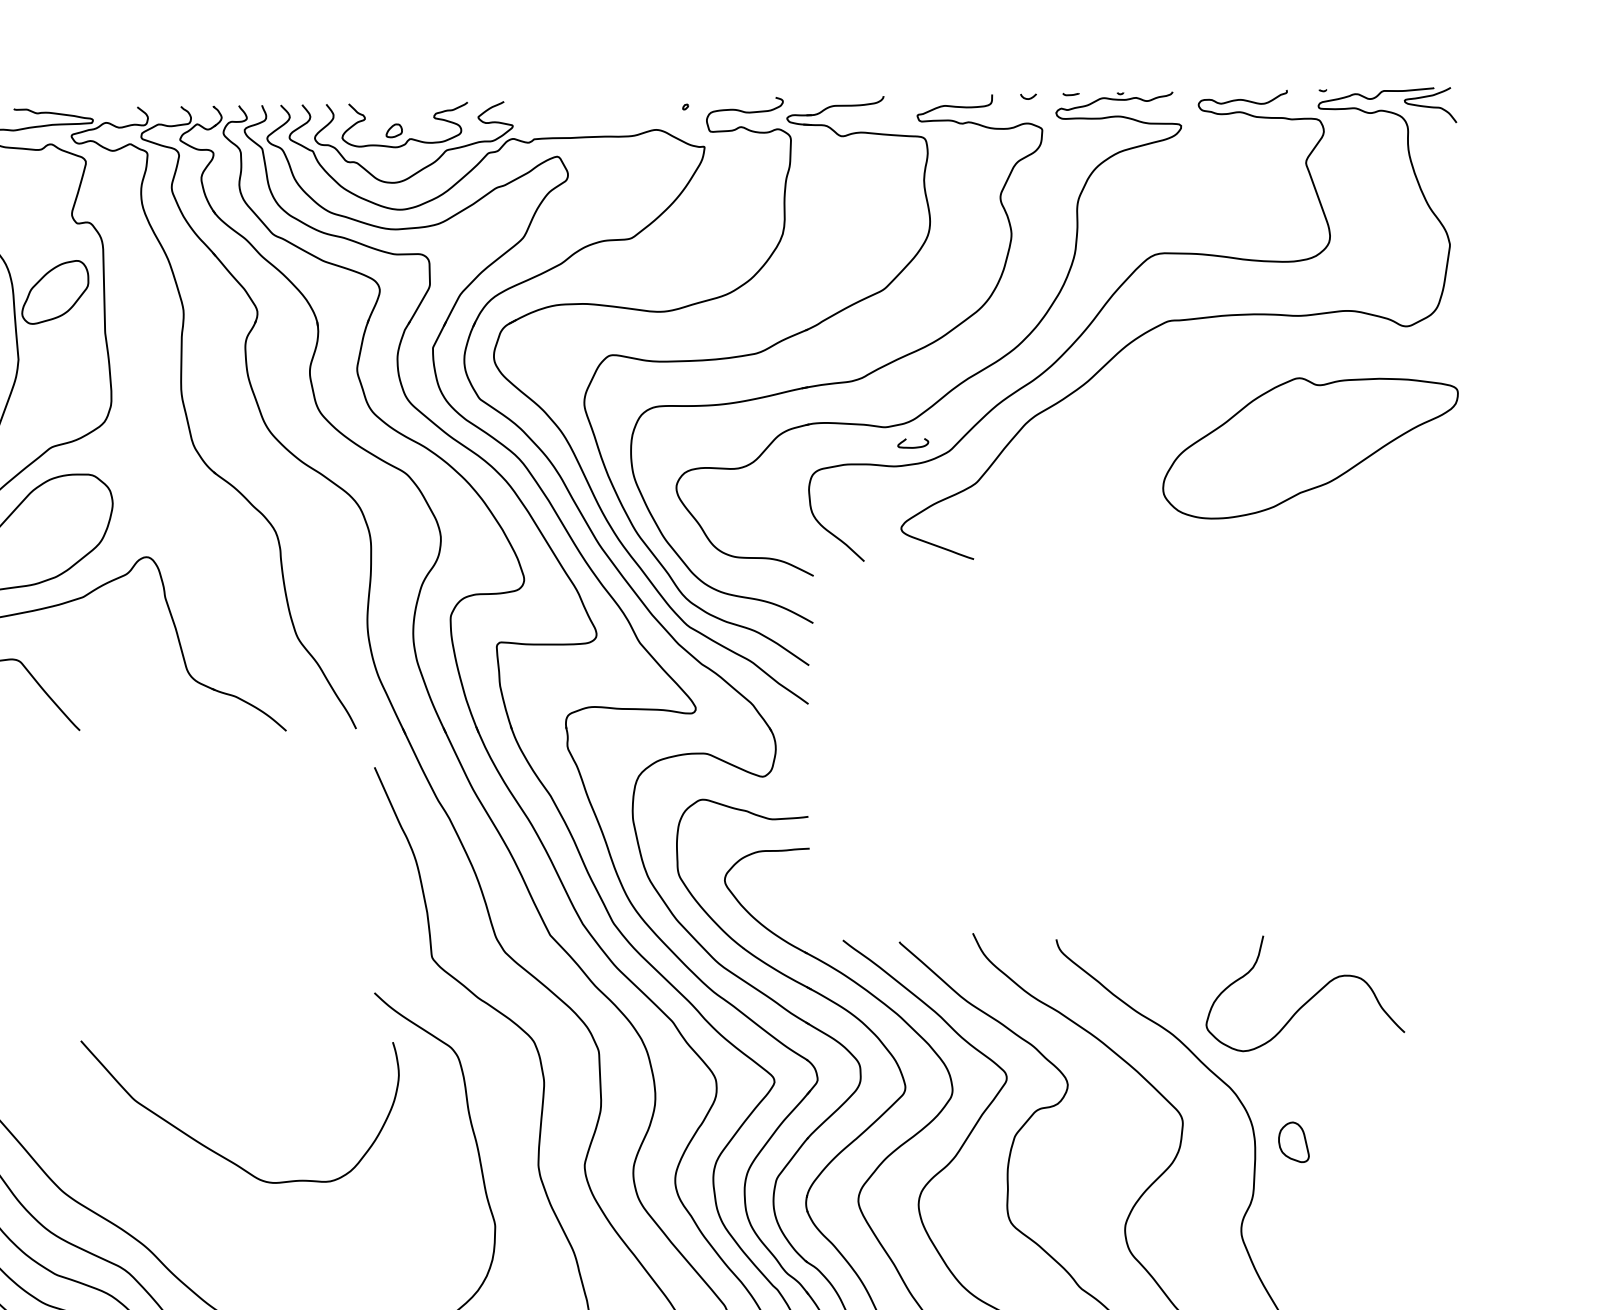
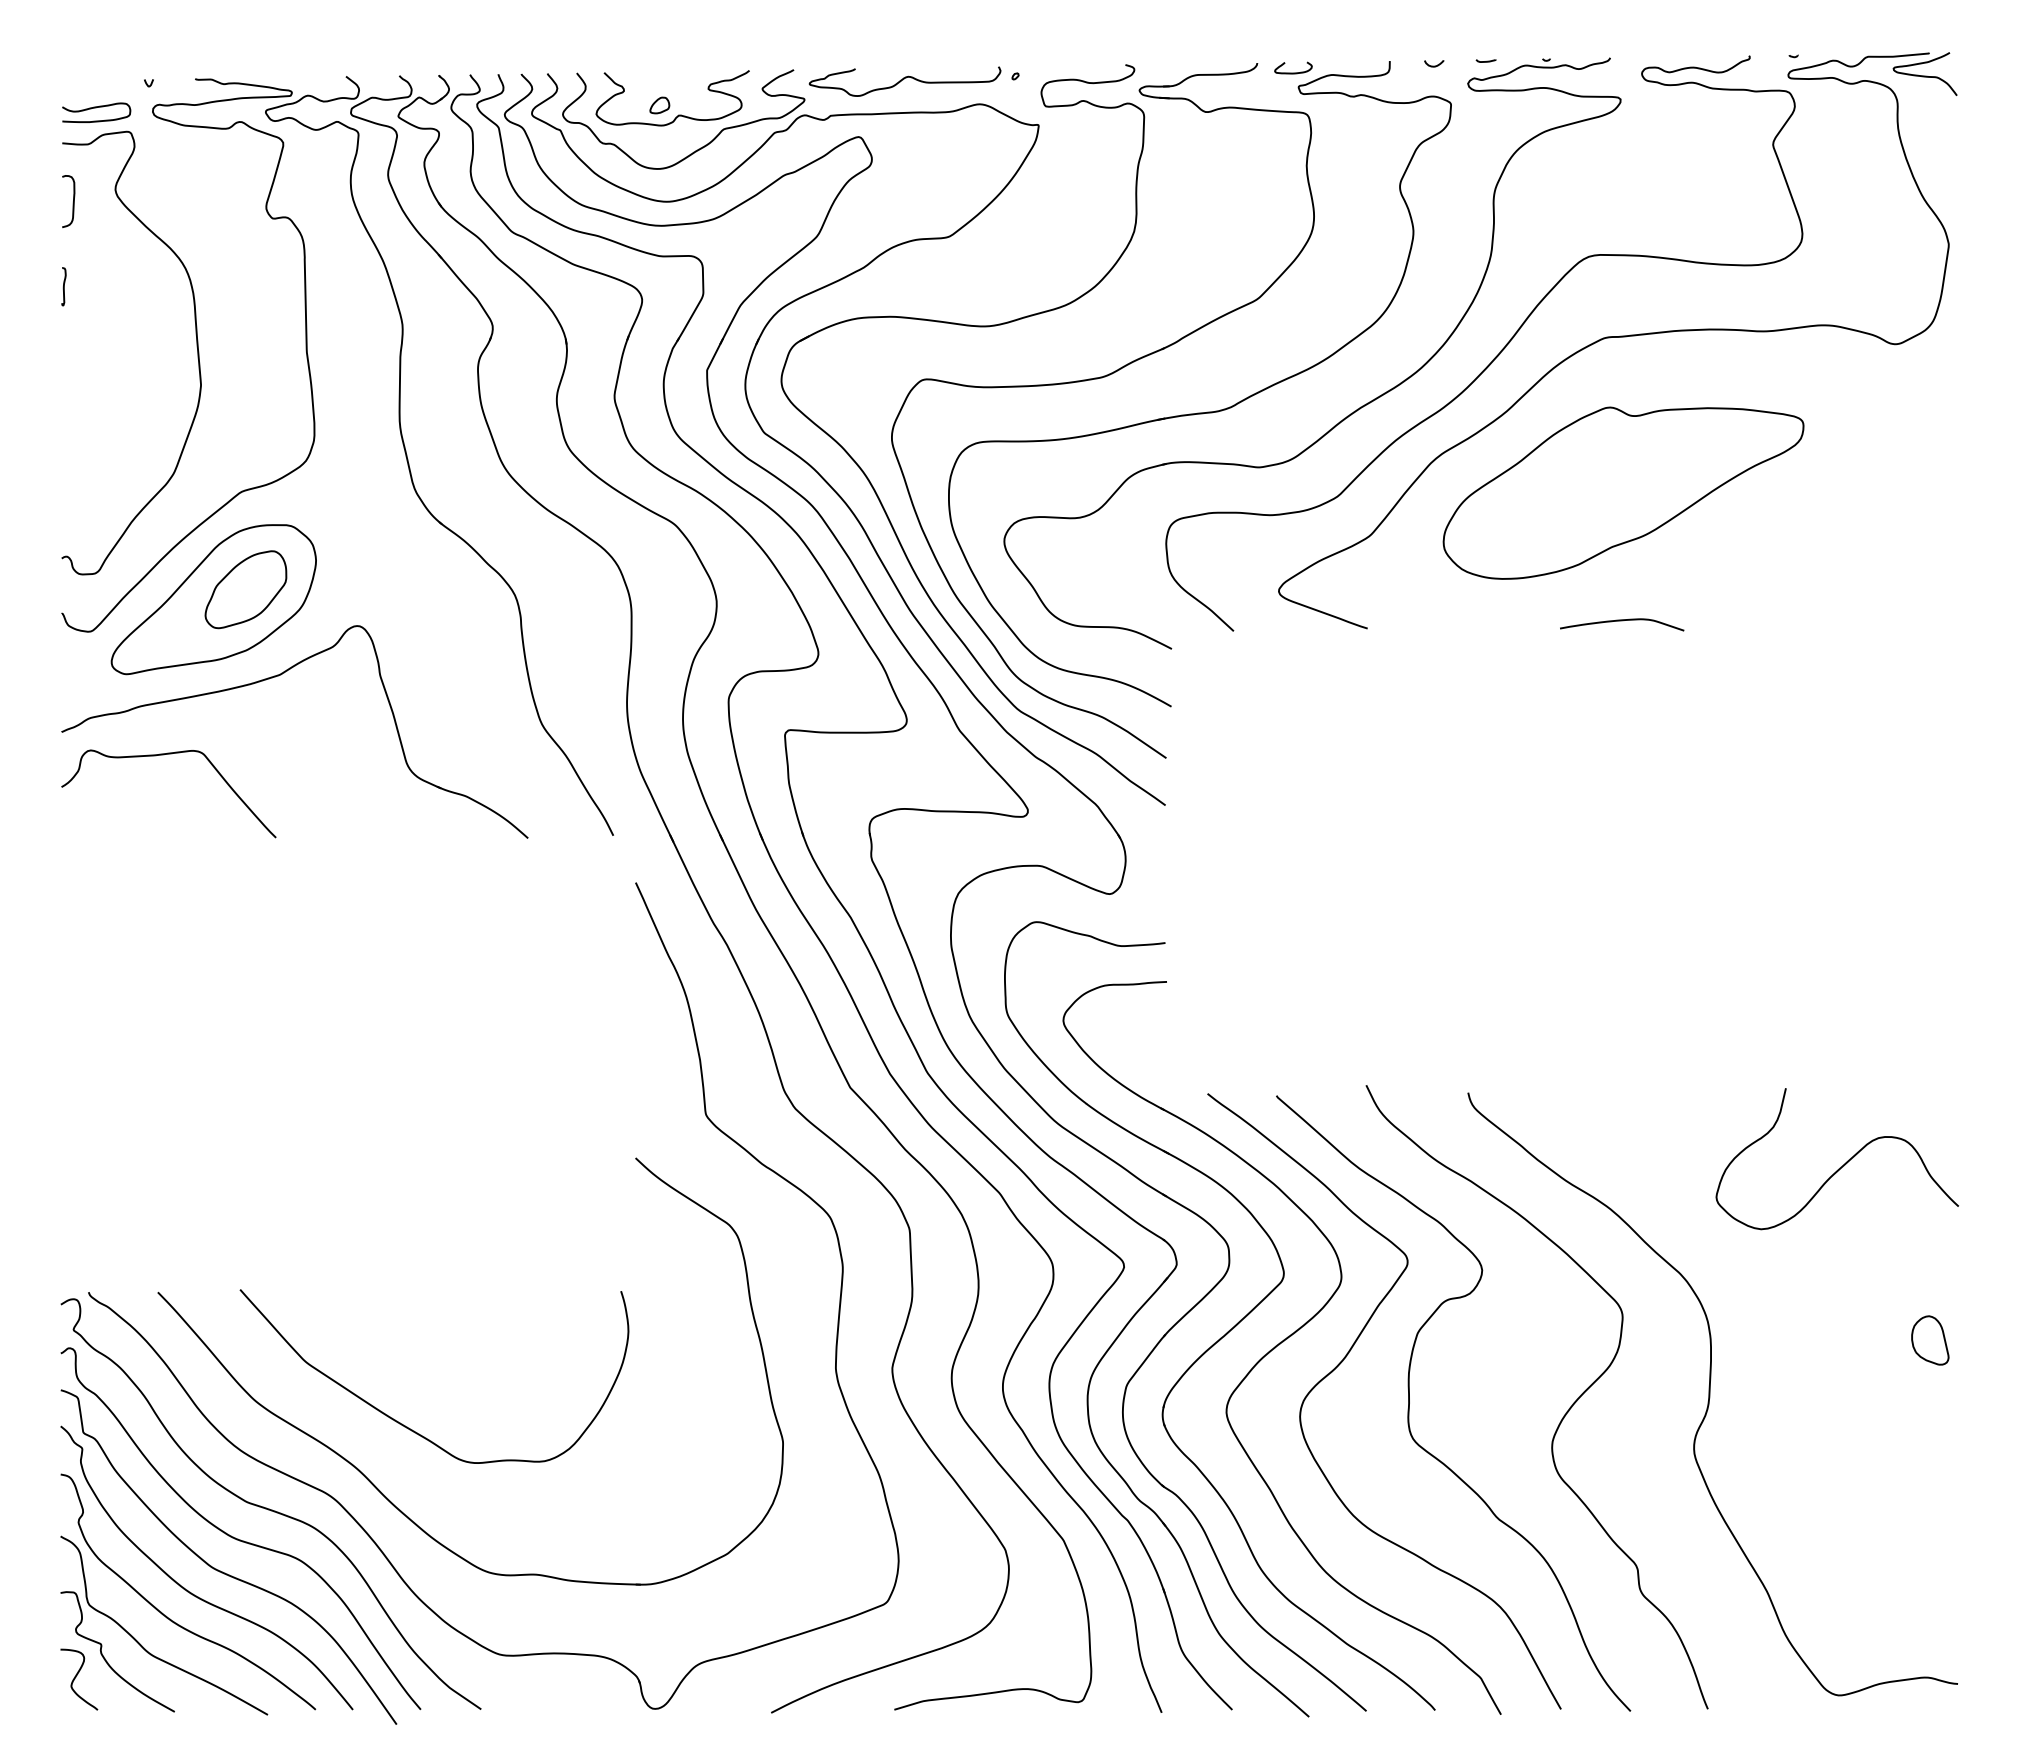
curve: (594, 109) -> (904, 79), added
part: (54, 292) -> (245, 589), moved
curve: (913, 447) -> (1293, 72), moved
part: (1310, 447) -> (1623, 492), moved
curve: (1182, 553) -> (1622, 621), added
curve: (1309, 999) -> (1842, 1165), moved
part: (1294, 1142) -> (1930, 1340), moved
curve: (217, 1152) -> (407, 1426), moved

